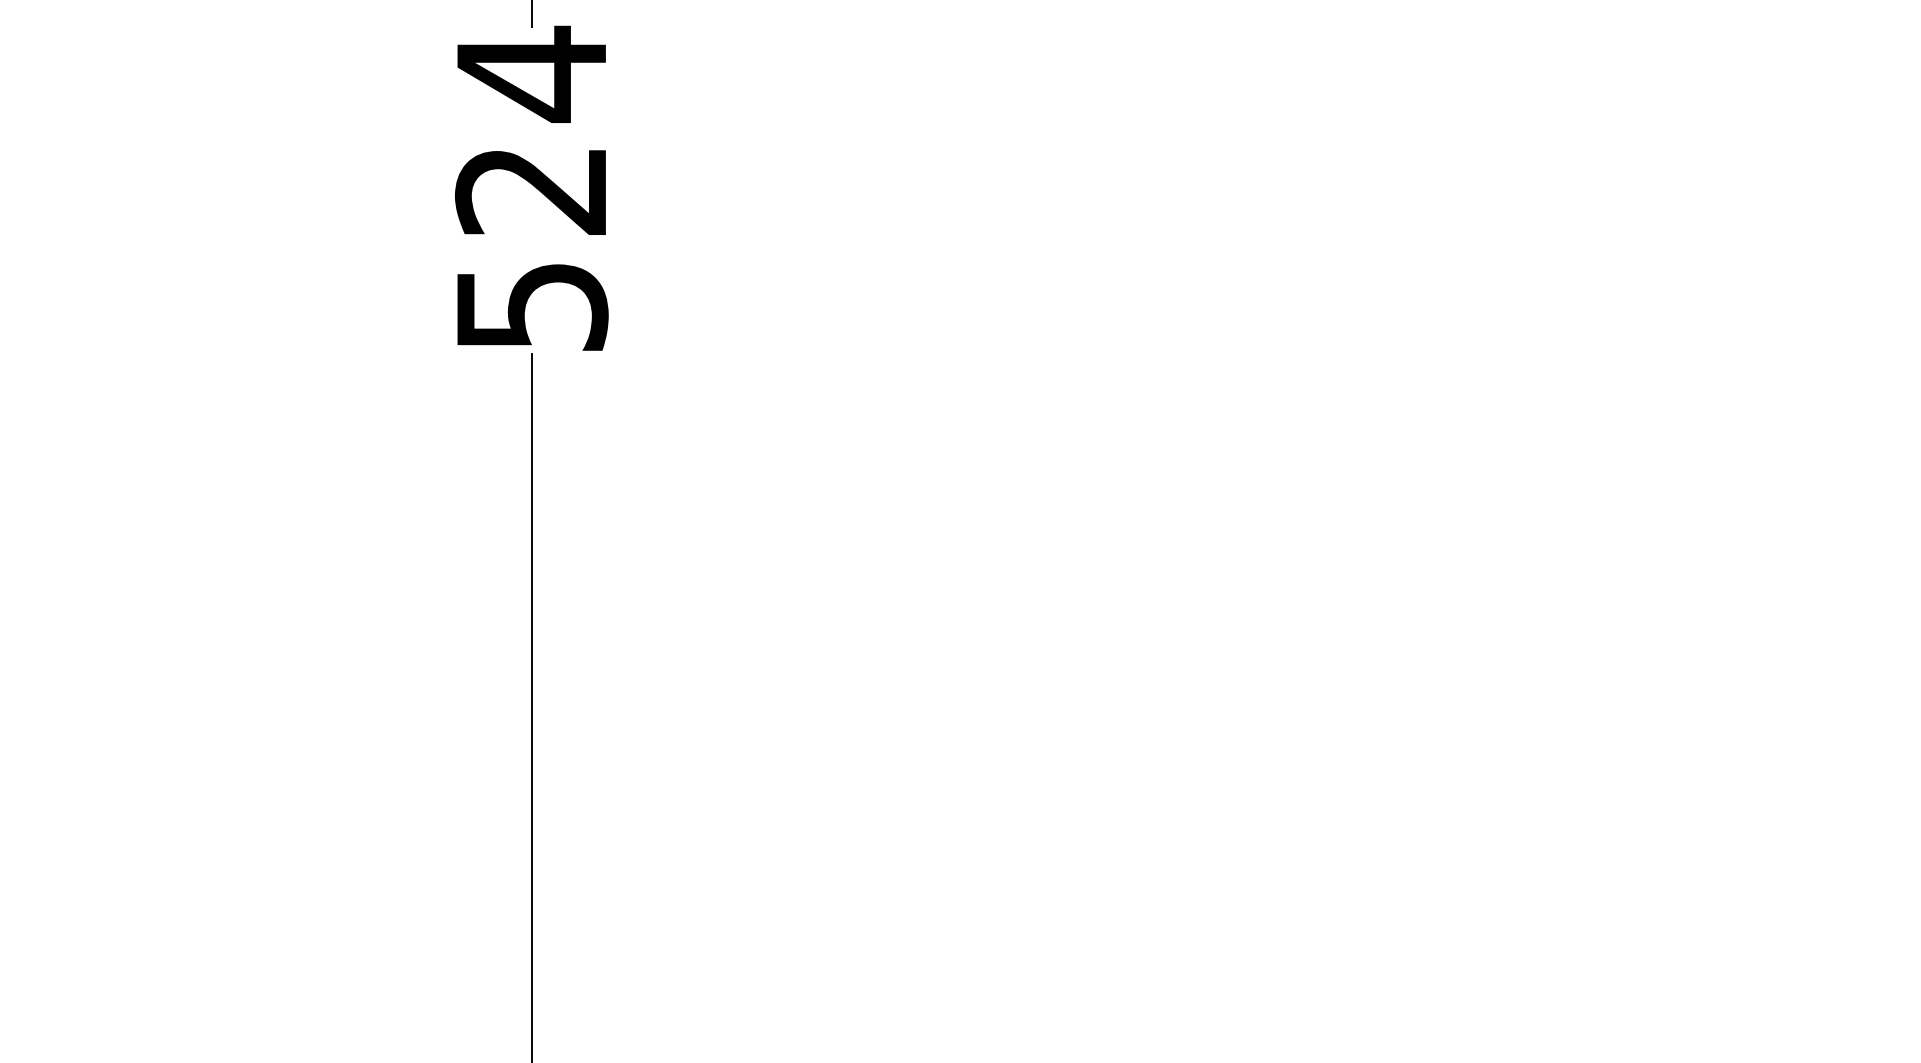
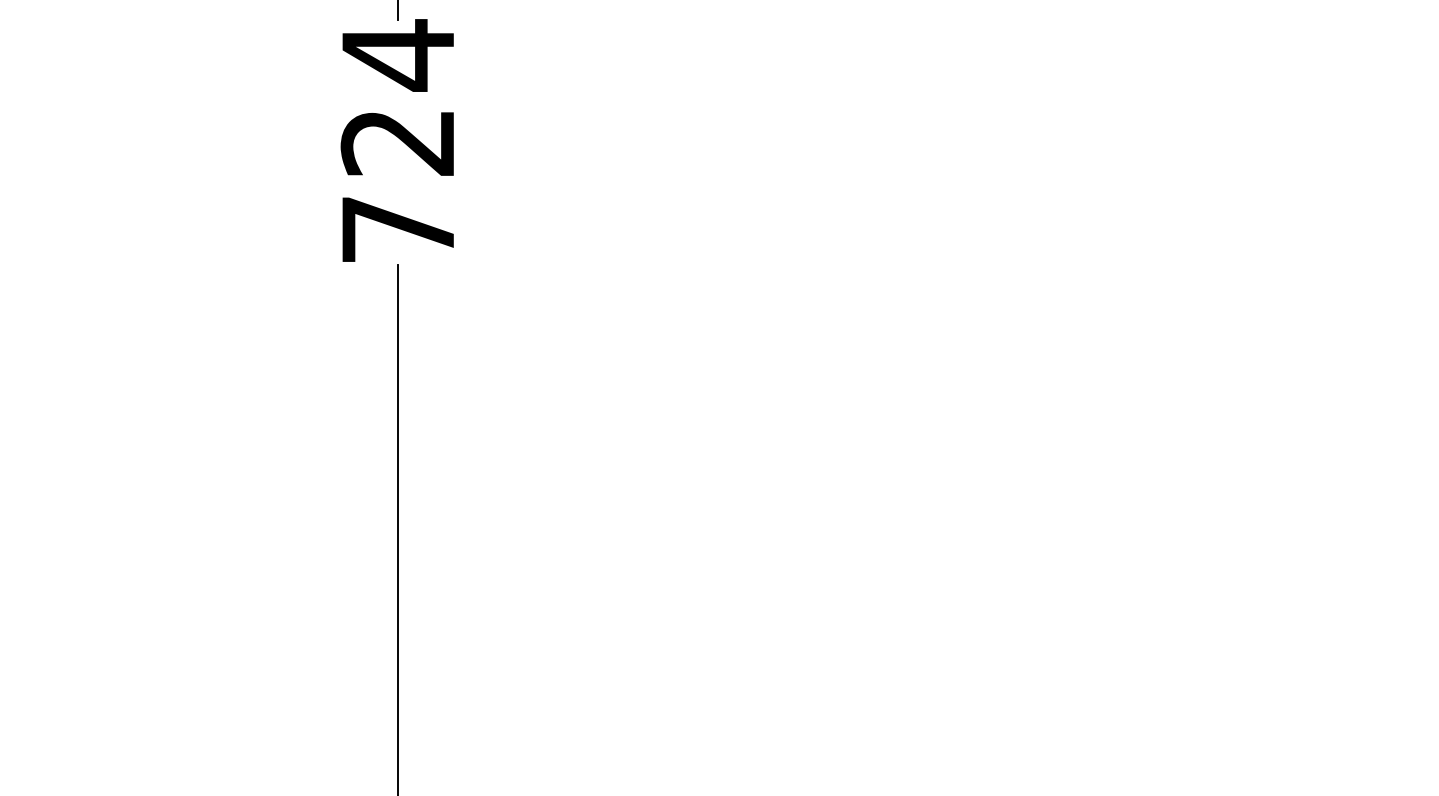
text: (532, 307) -> (398, 230), 524 -> 724

